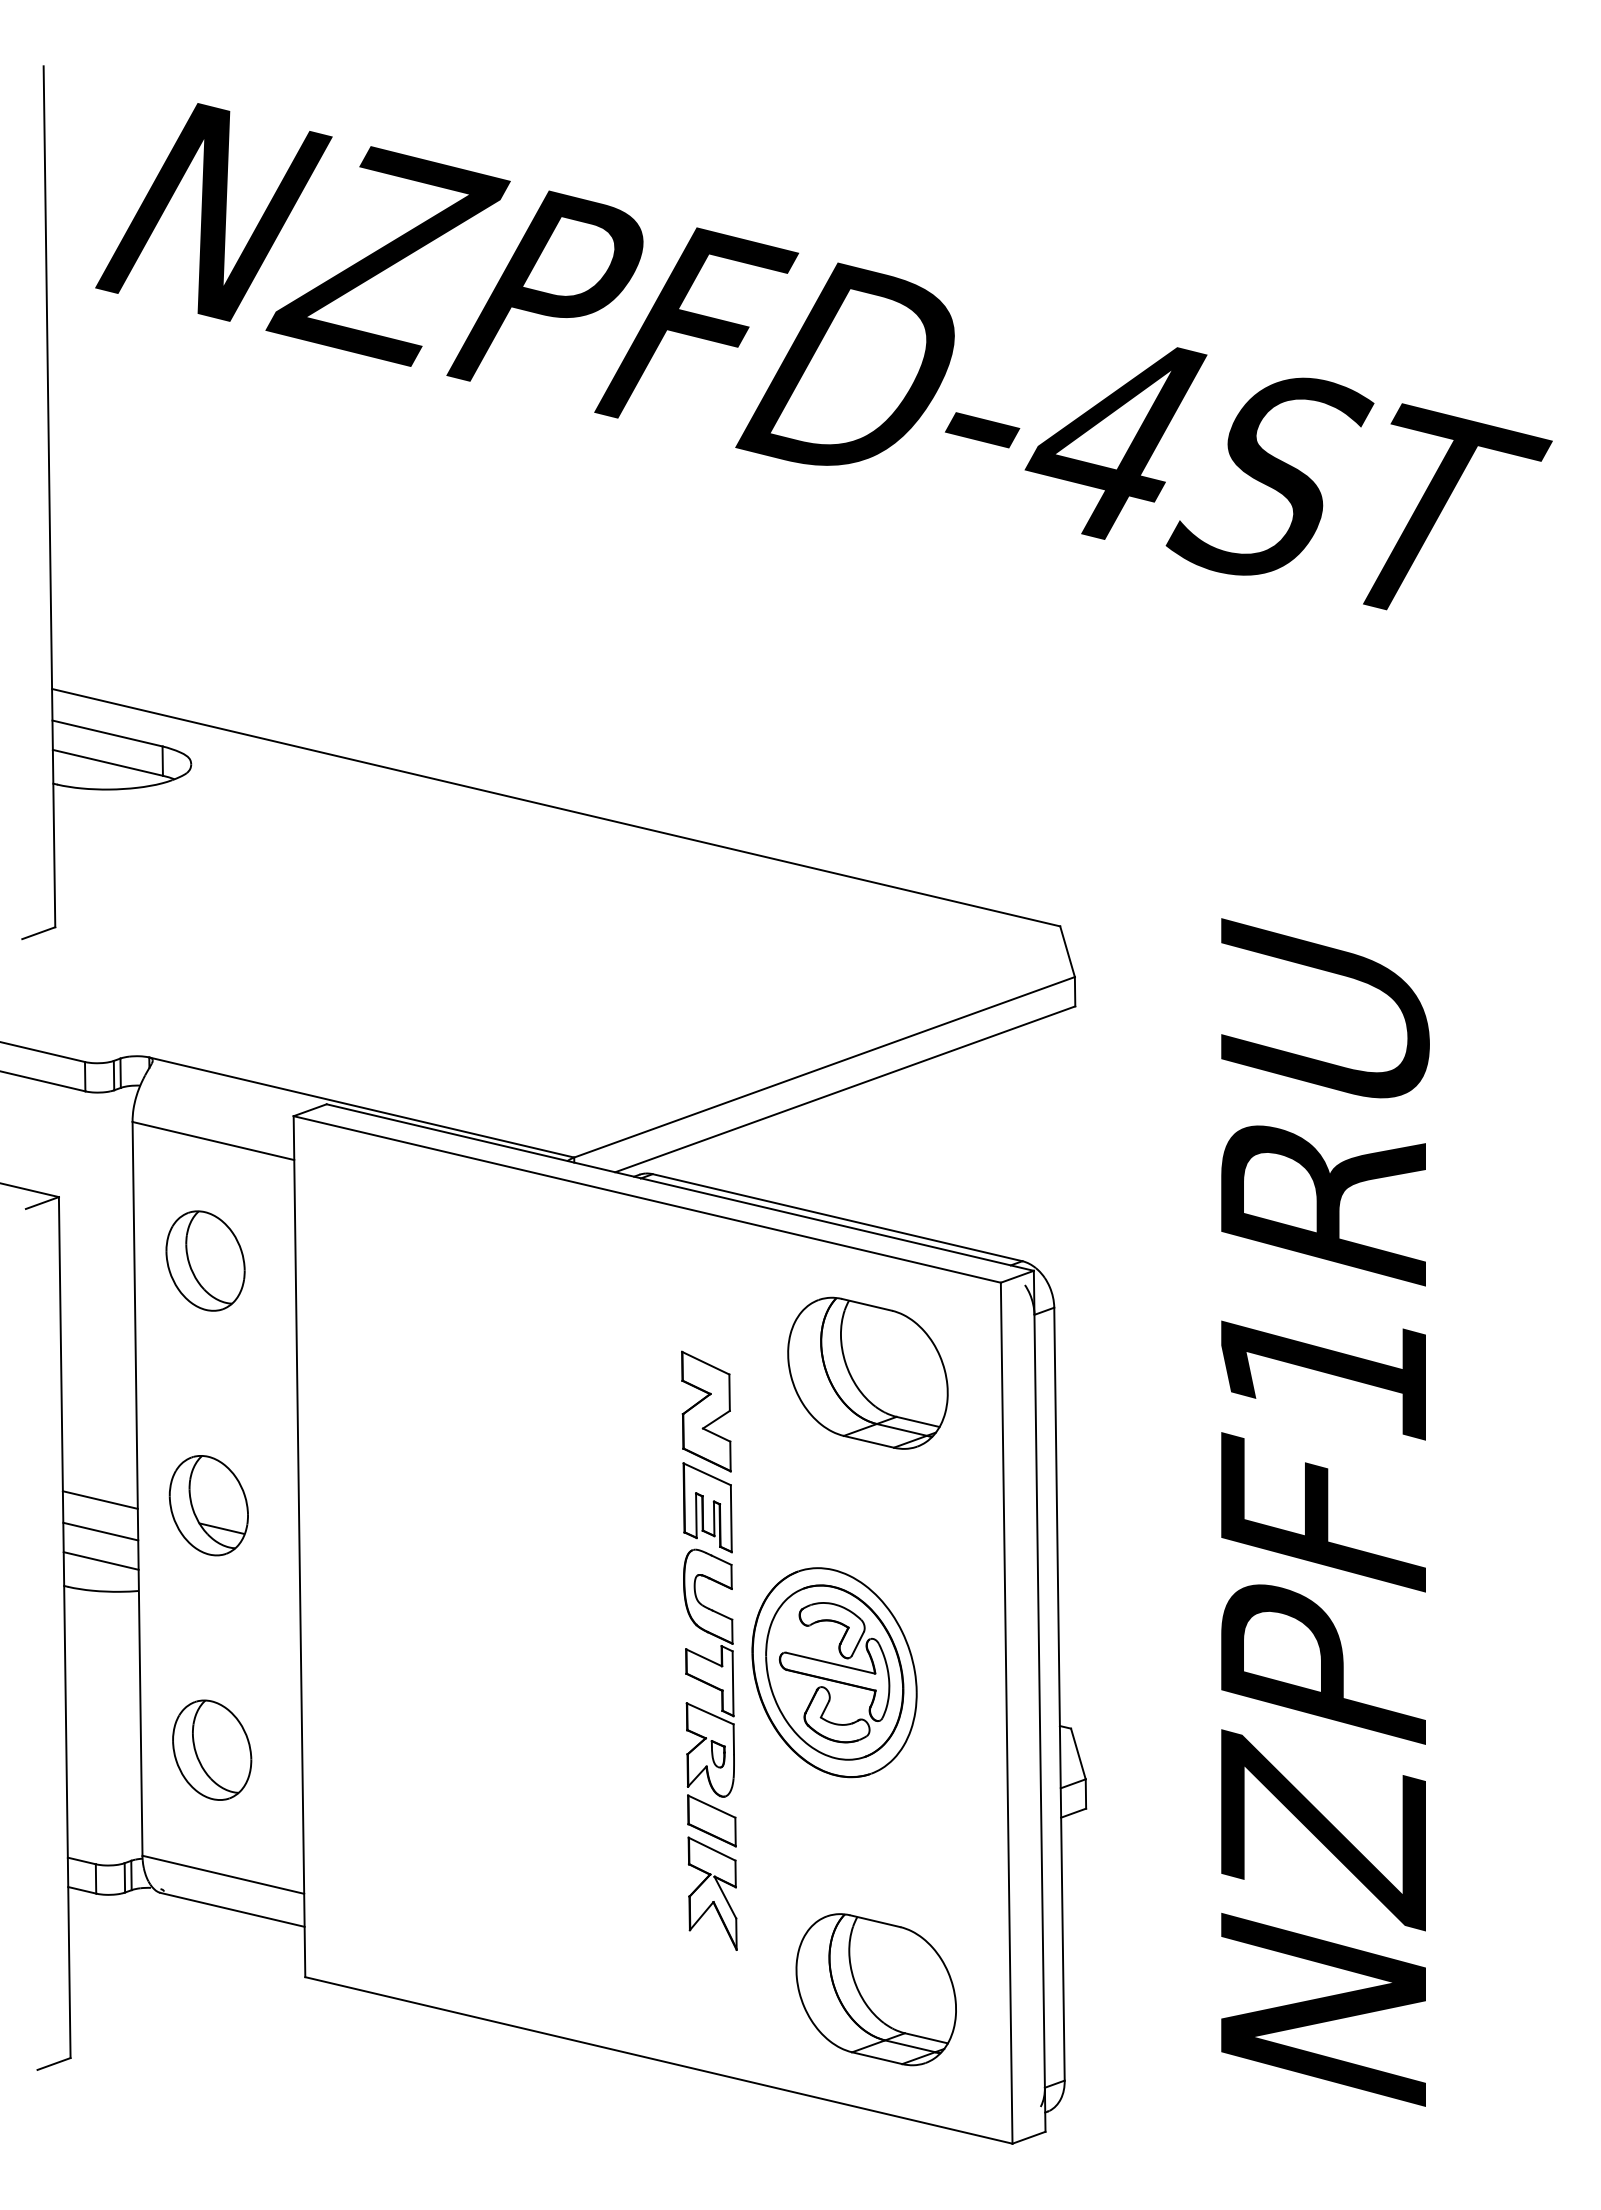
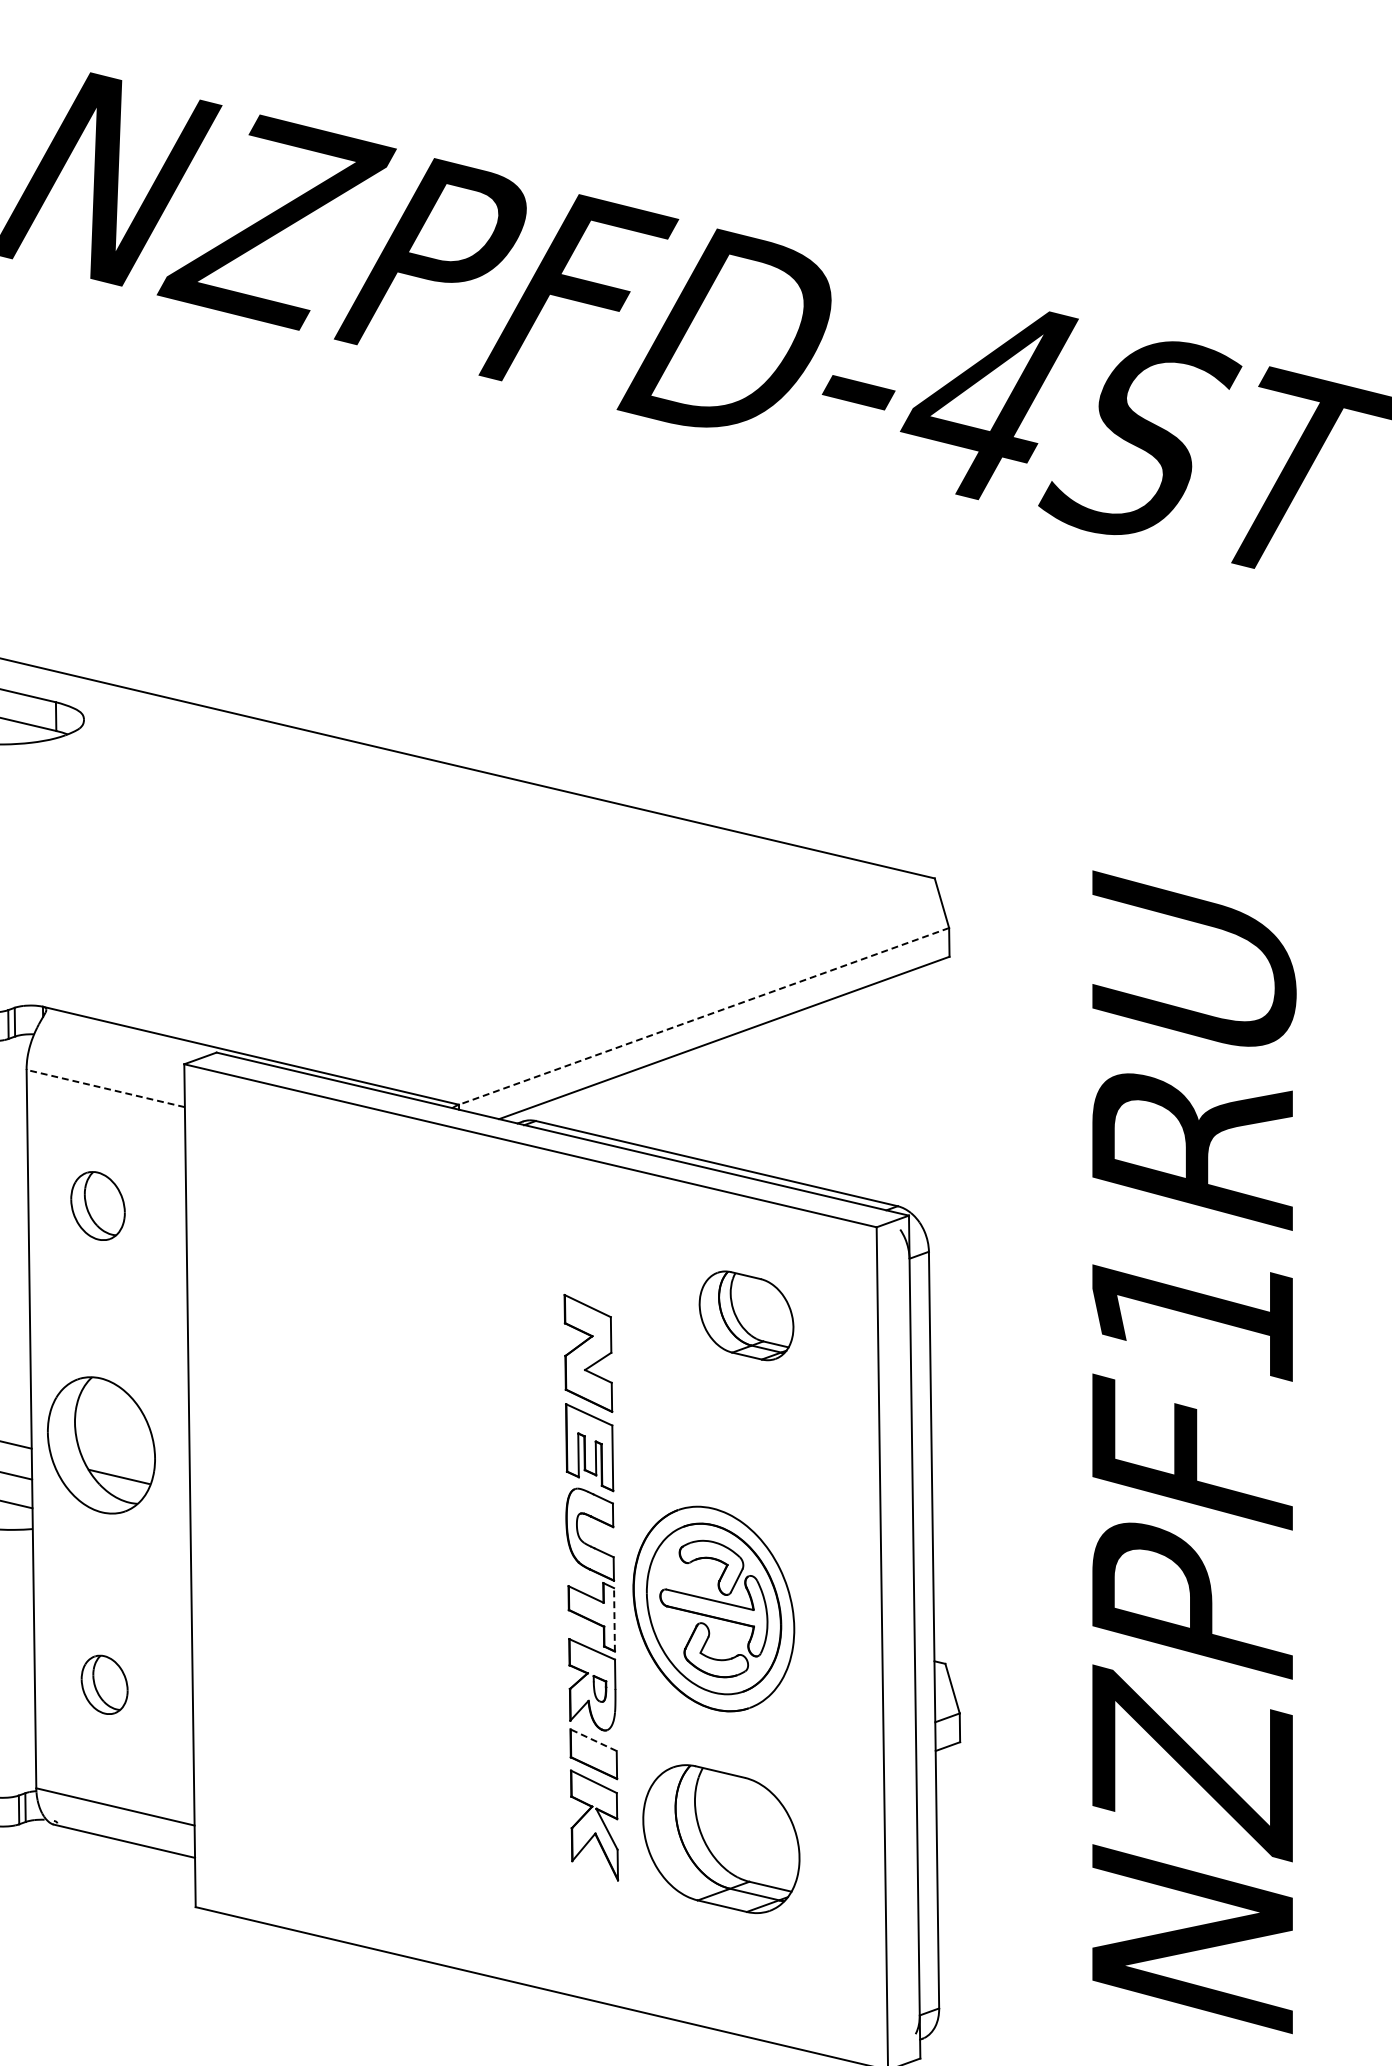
line: (824, 1067) -> (703, 1016), solid -> dashed
line: (212, 1140) -> (104, 1088), solid -> dashed
part: (205, 1260) -> (97, 1205), size x0.7
part: (867, 1372) -> (746, 1315), size x0.6
part: (208, 1505) -> (100, 1445), size x1.4
line: (733, 1683) -> (614, 1619), solid -> dashed
part: (212, 1749) -> (104, 1684), size x0.6
line: (711, 1806) -> (593, 1740), solid -> dashed
part: (875, 1989) -> (720, 1838), moved

